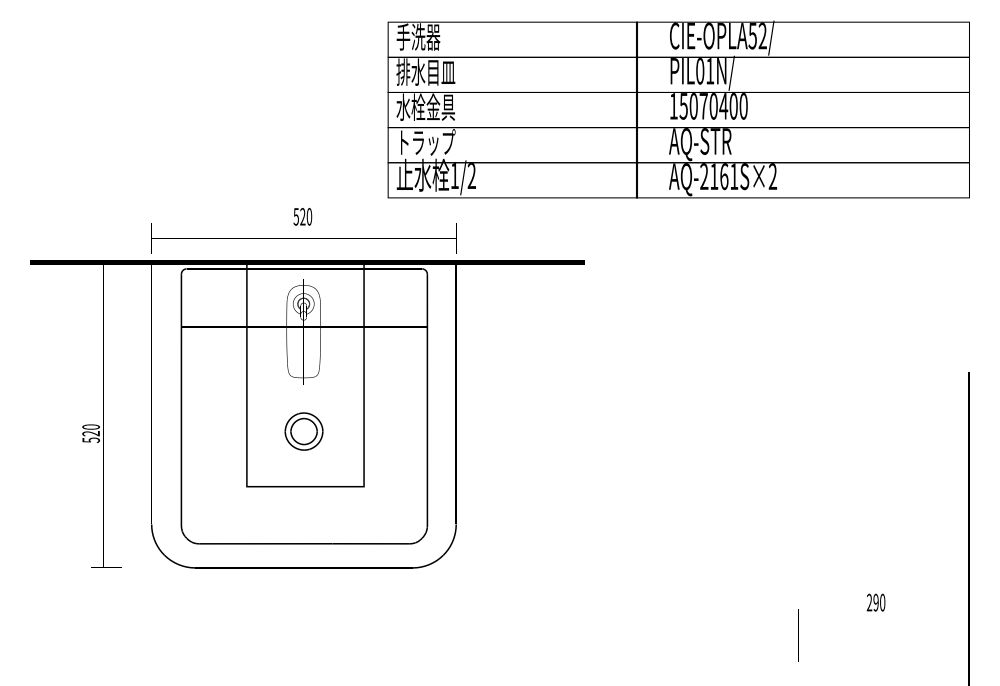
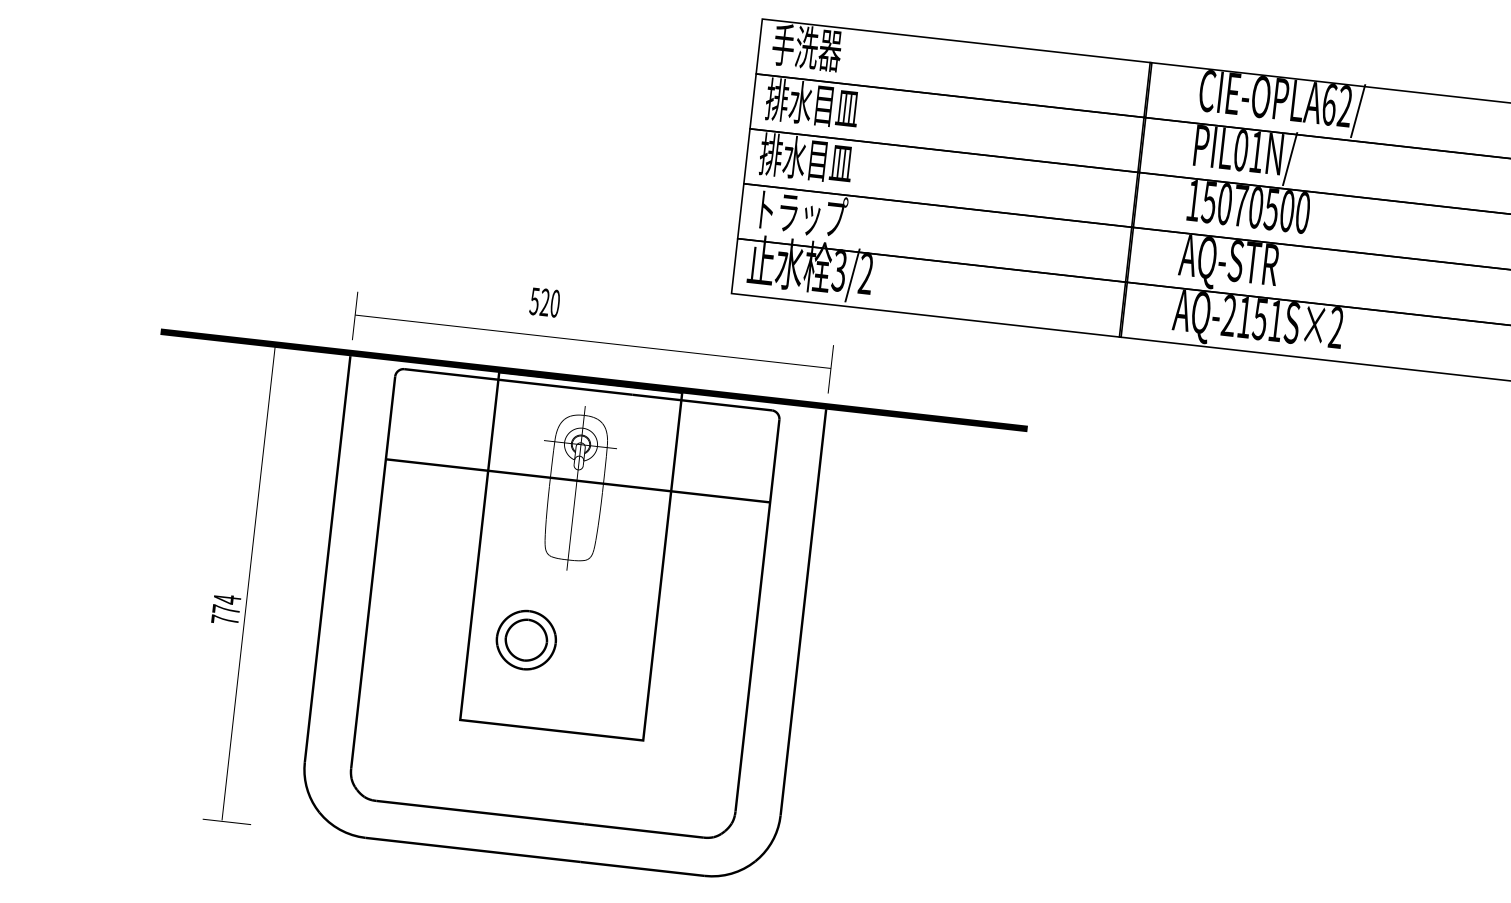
text: (752, 35) -> (1329, 103), CIE-OPLA52/ -> CIE-OPLA62/
text: (425, 106) -> (805, 157), 水栓金具 -> 排水目皿
text: (723, 106) -> (1271, 209), 15070400 -> 15070500
text: (454, 176) -> (838, 271), 1/2 -> 3/2
text: (724, 176) -> (1260, 319), AQ-2161S×2 -> AQ-2151S×2
text: (302, 216) -> (544, 301), moved
part: (303, 431) -> (525, 639), moved
text: (91, 433) -> (226, 609), 520 -> 774

